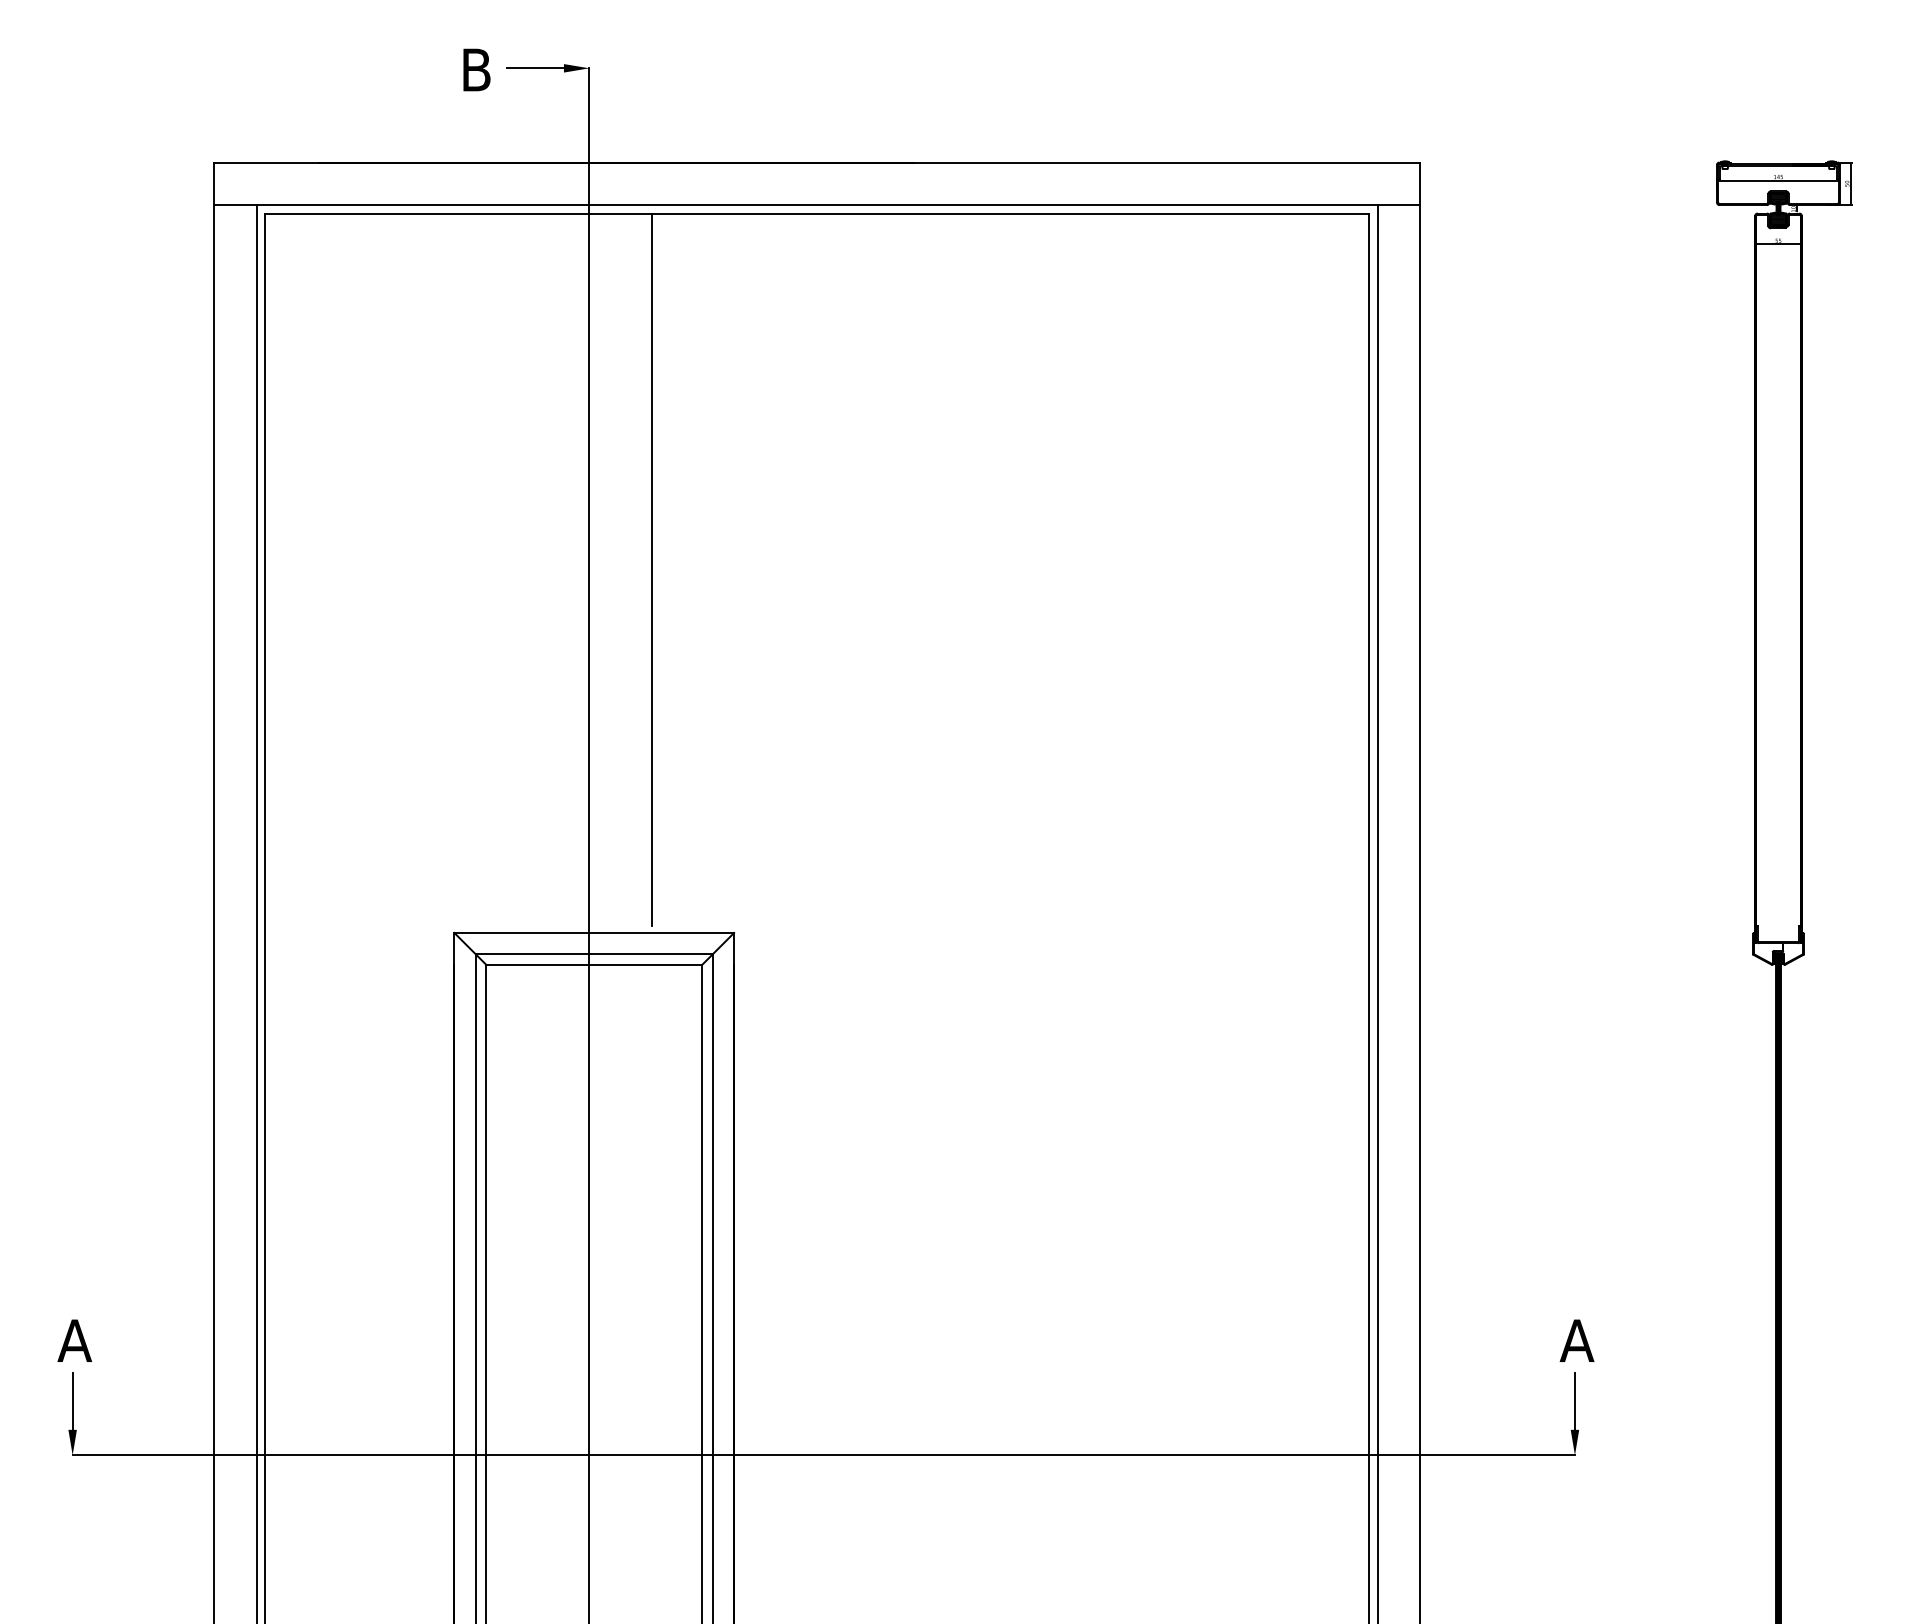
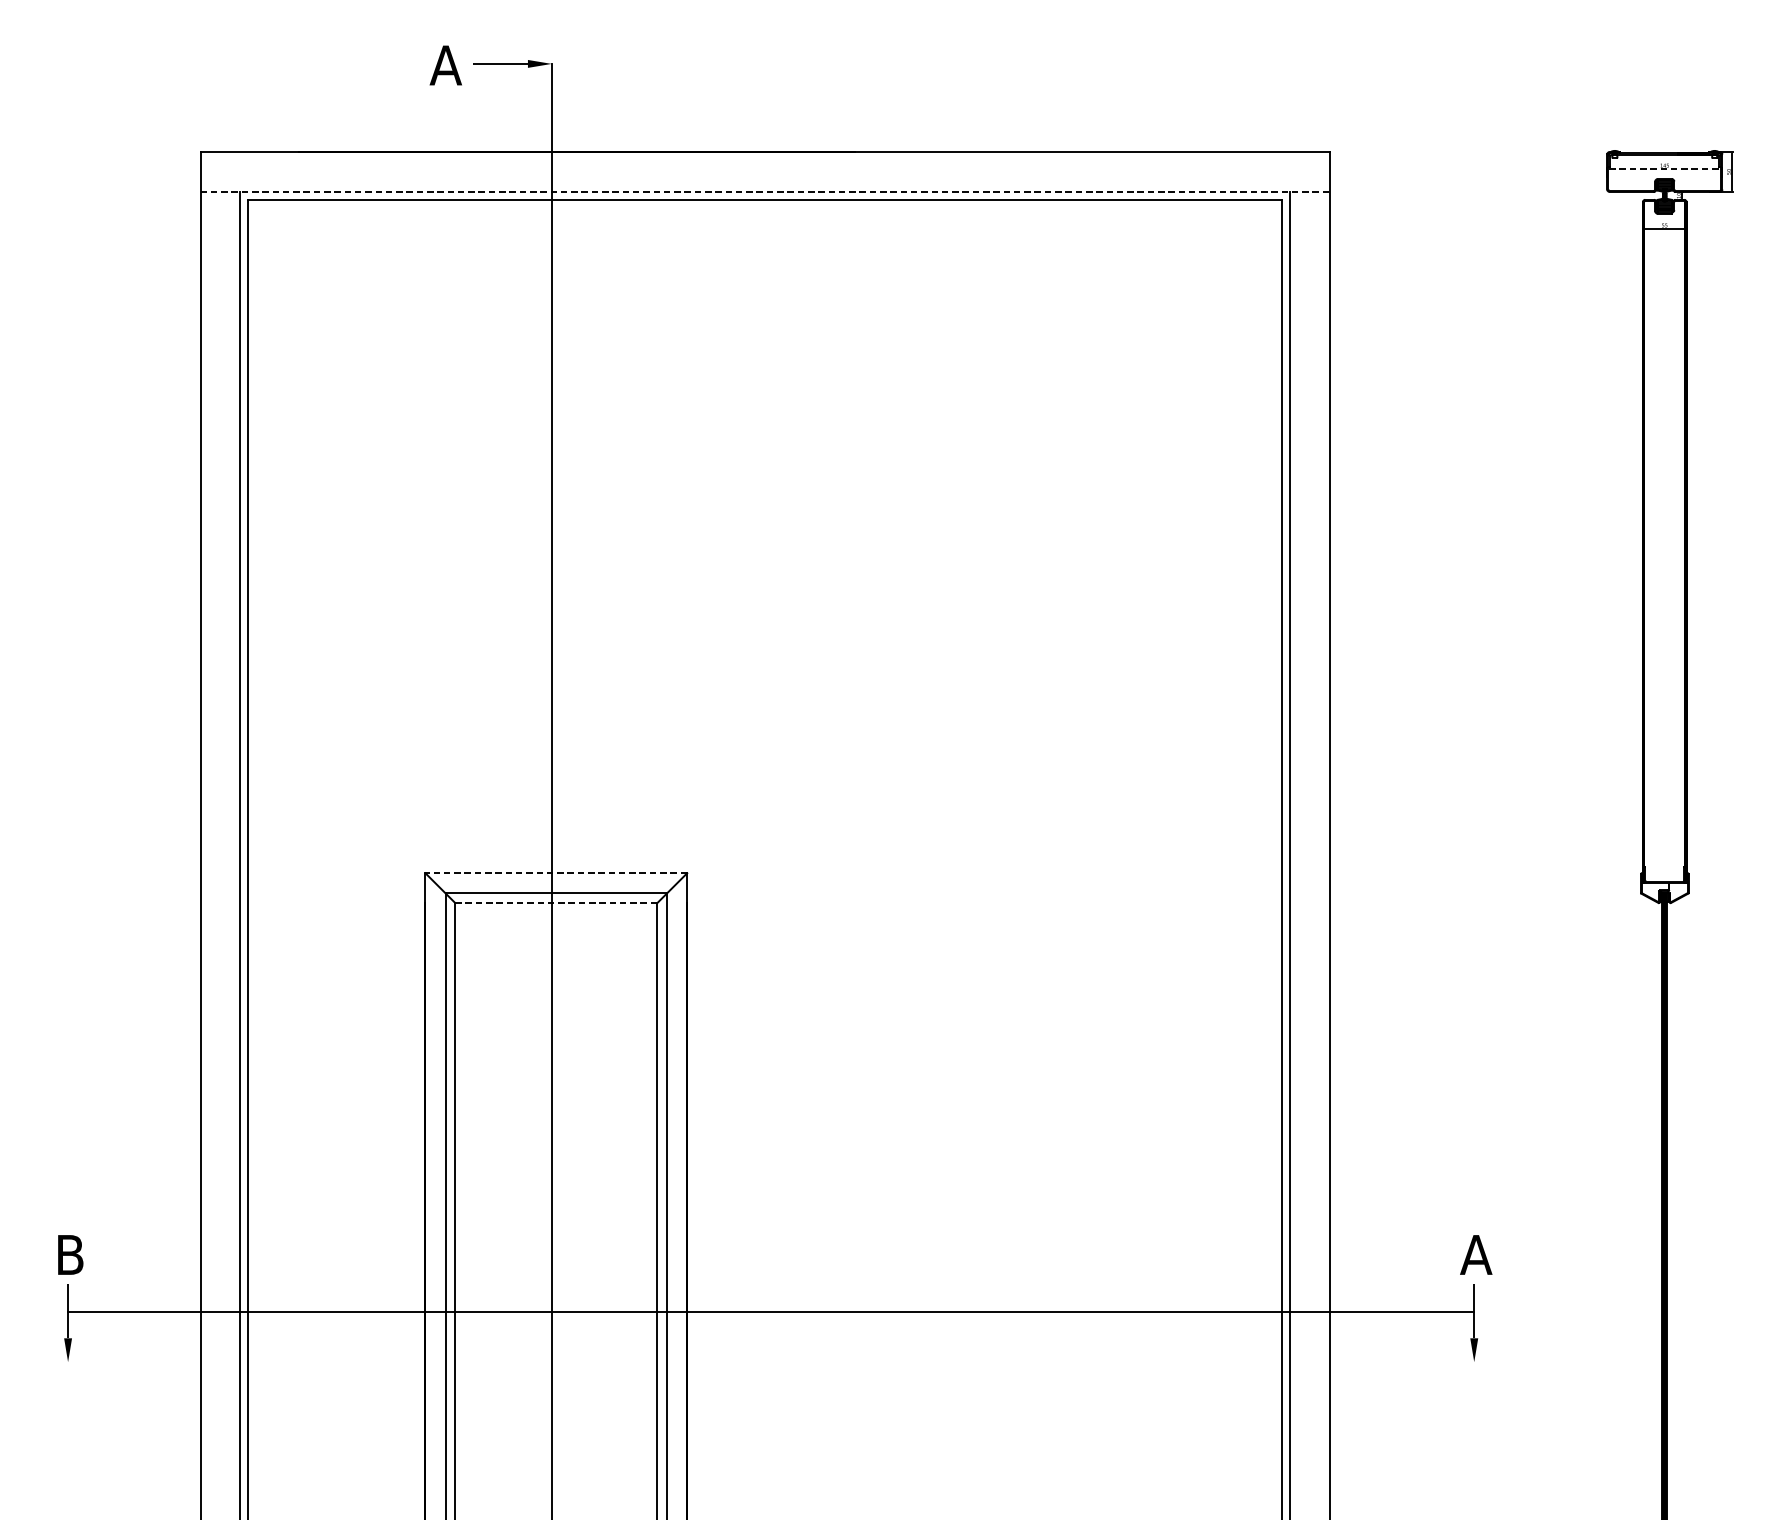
text: (476, 69) -> (446, 65), B -> A
line: (1779, 180) -> (1665, 168), solid -> dashed
line: (817, 205) -> (765, 192), solid -> dashed
line: (651, 569) -> (609, 533), removed
line: (594, 932) -> (556, 872), solid -> dashed
line: (594, 964) -> (556, 902), solid -> dashed
text: (74, 1340) -> (69, 1254), A -> B
line: (823, 1455) -> (770, 1311), moved

